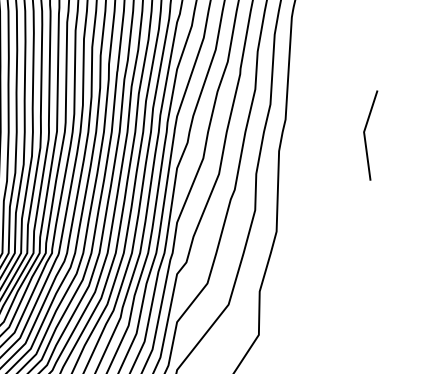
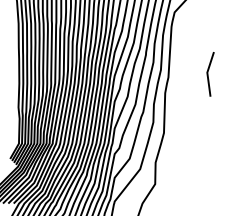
line: (366, 135) -> (208, 74), moved

